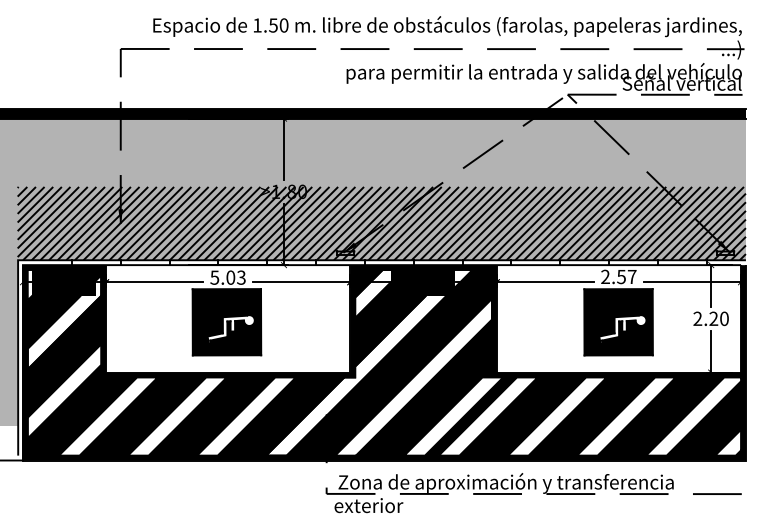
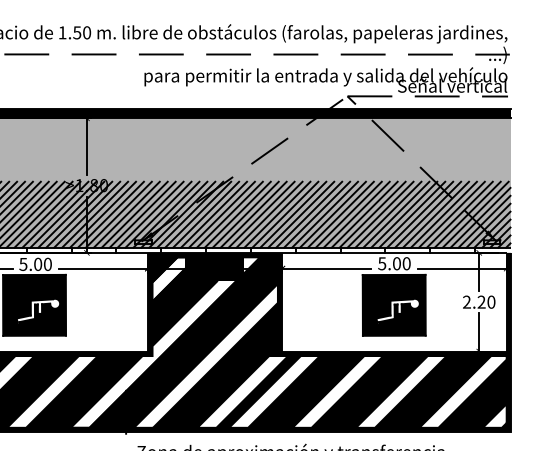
text: (618, 276) -> (394, 263), 2.57 -> 5.00
text: (241, 277) -> (47, 264), 5.03 -> 5.00

